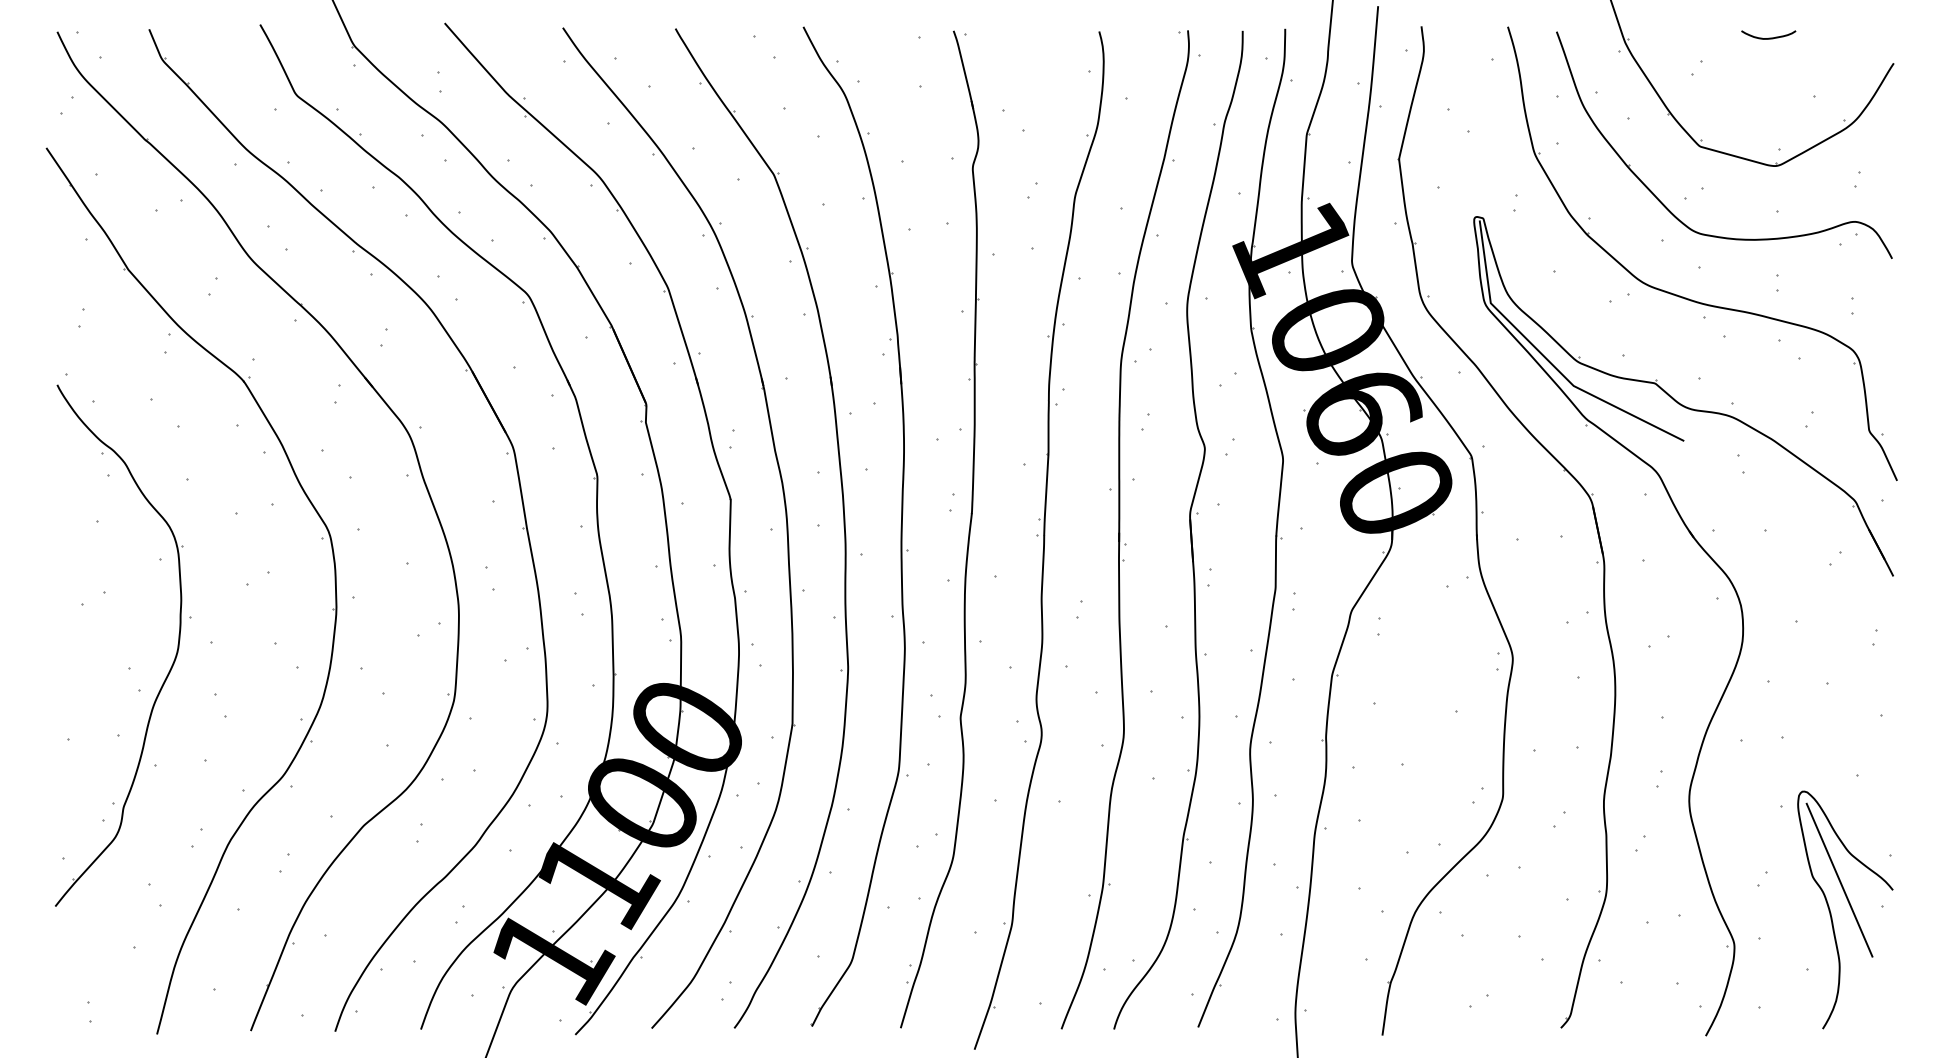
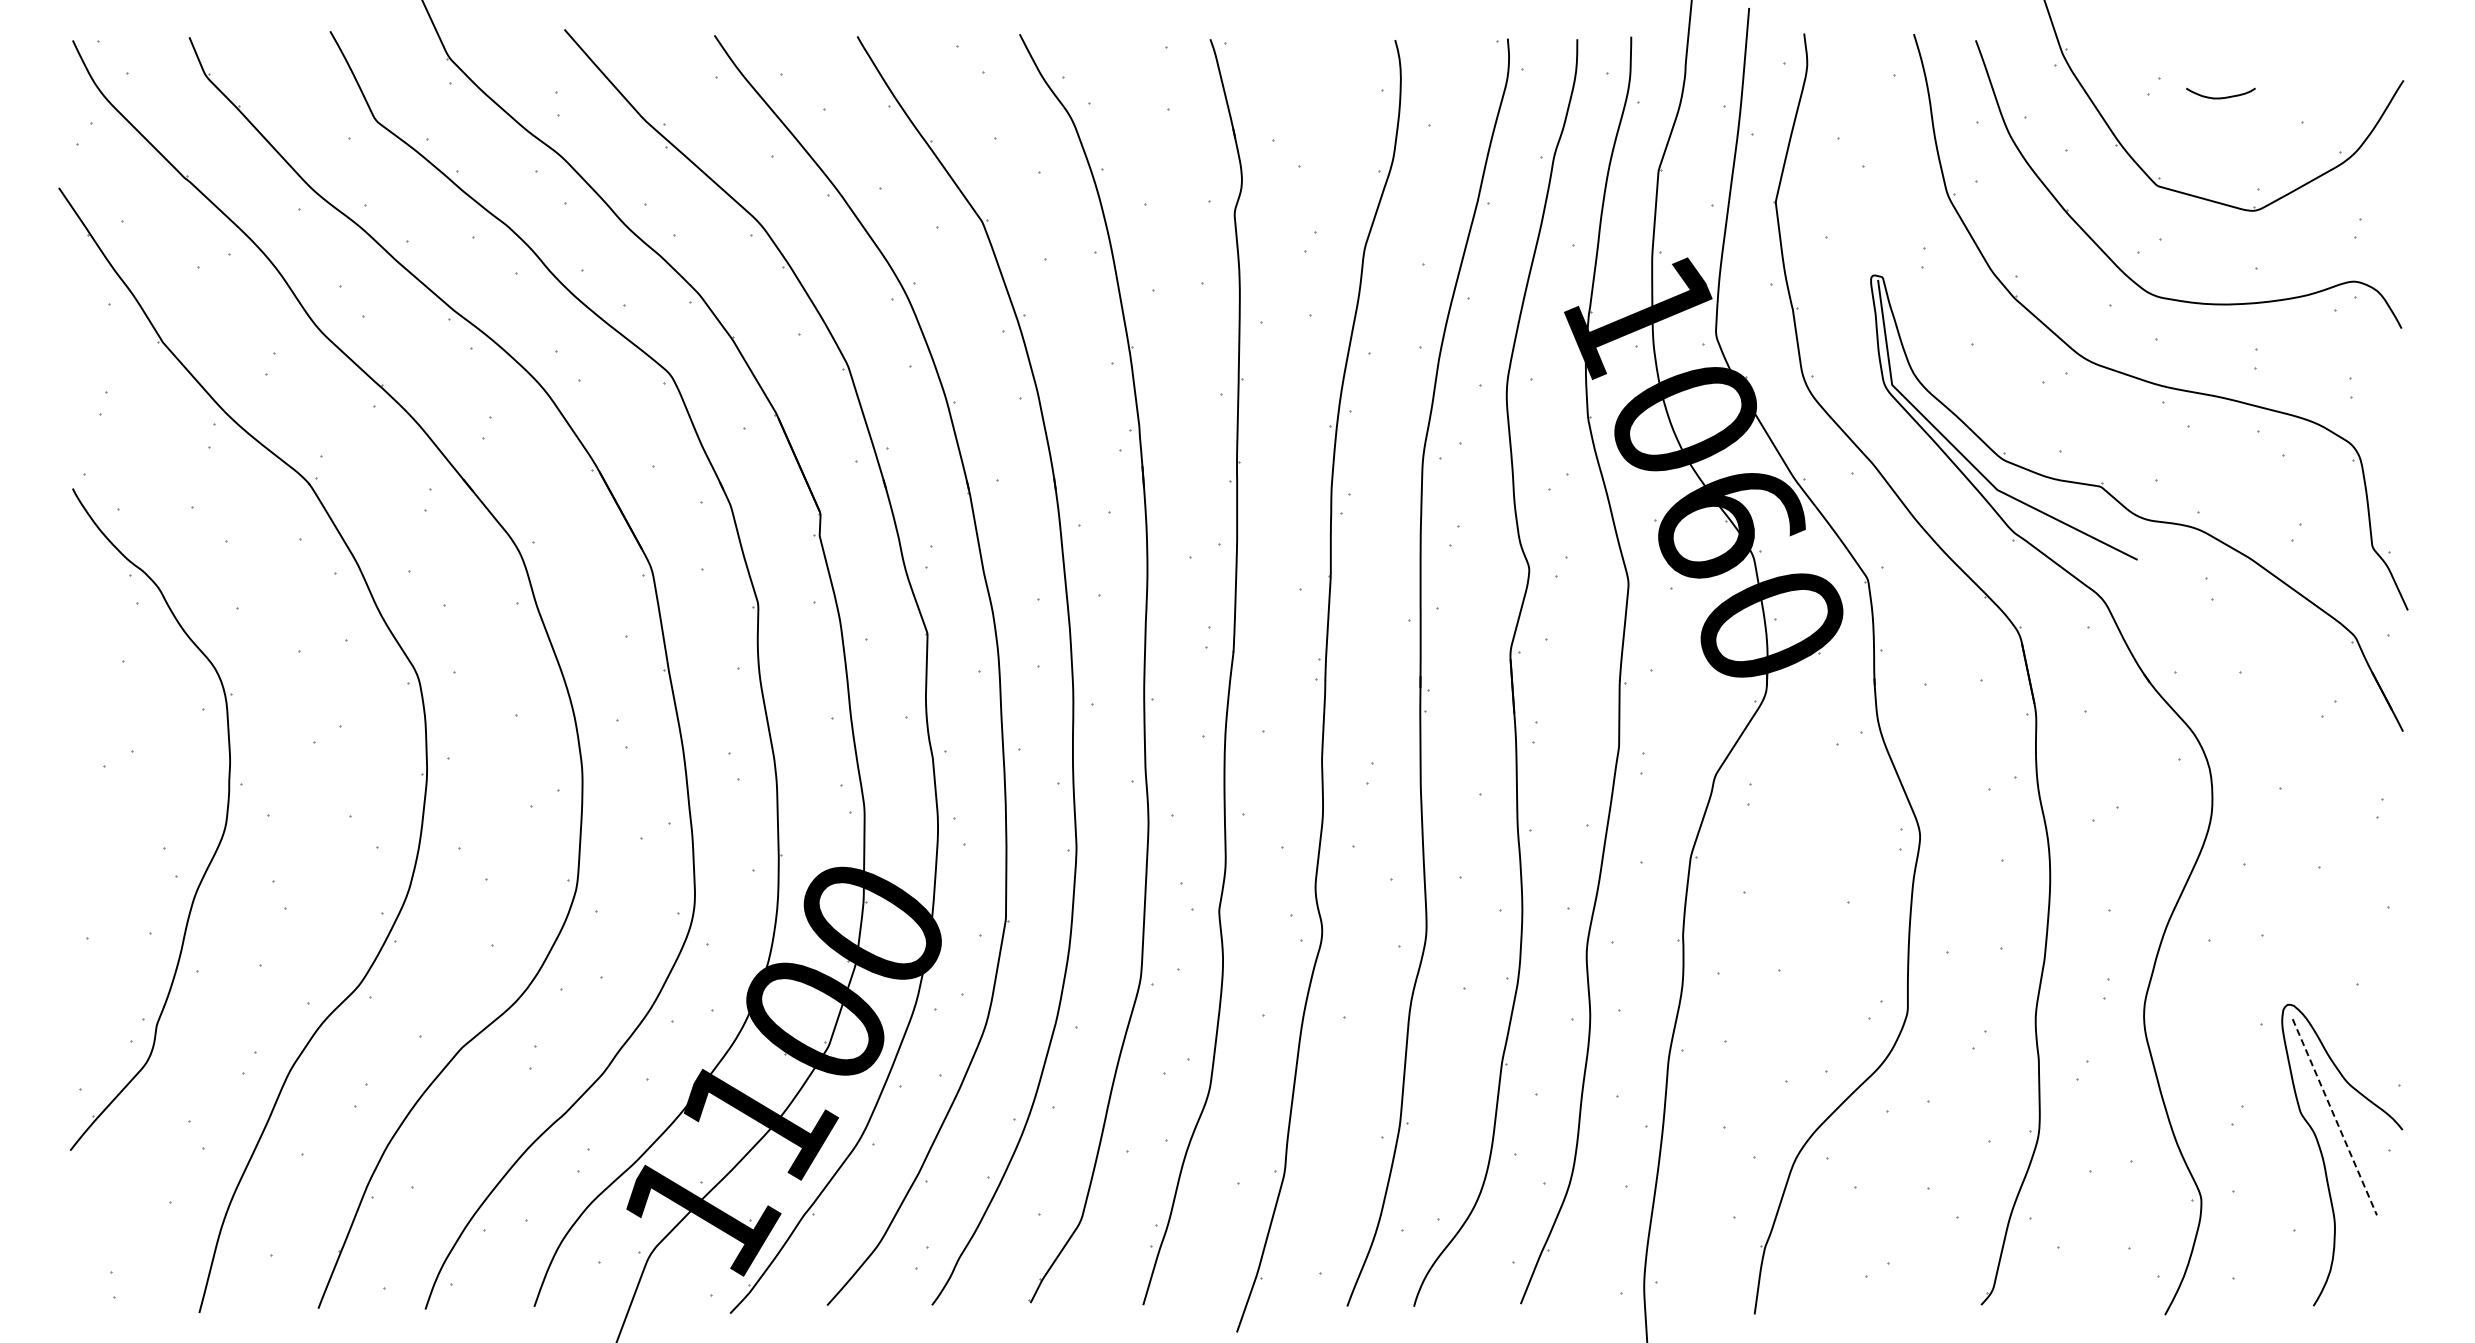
curve: (1768, 38) -> (2220, 97), moved
line: (1839, 880) -> (2334, 1117), solid -> dashed

